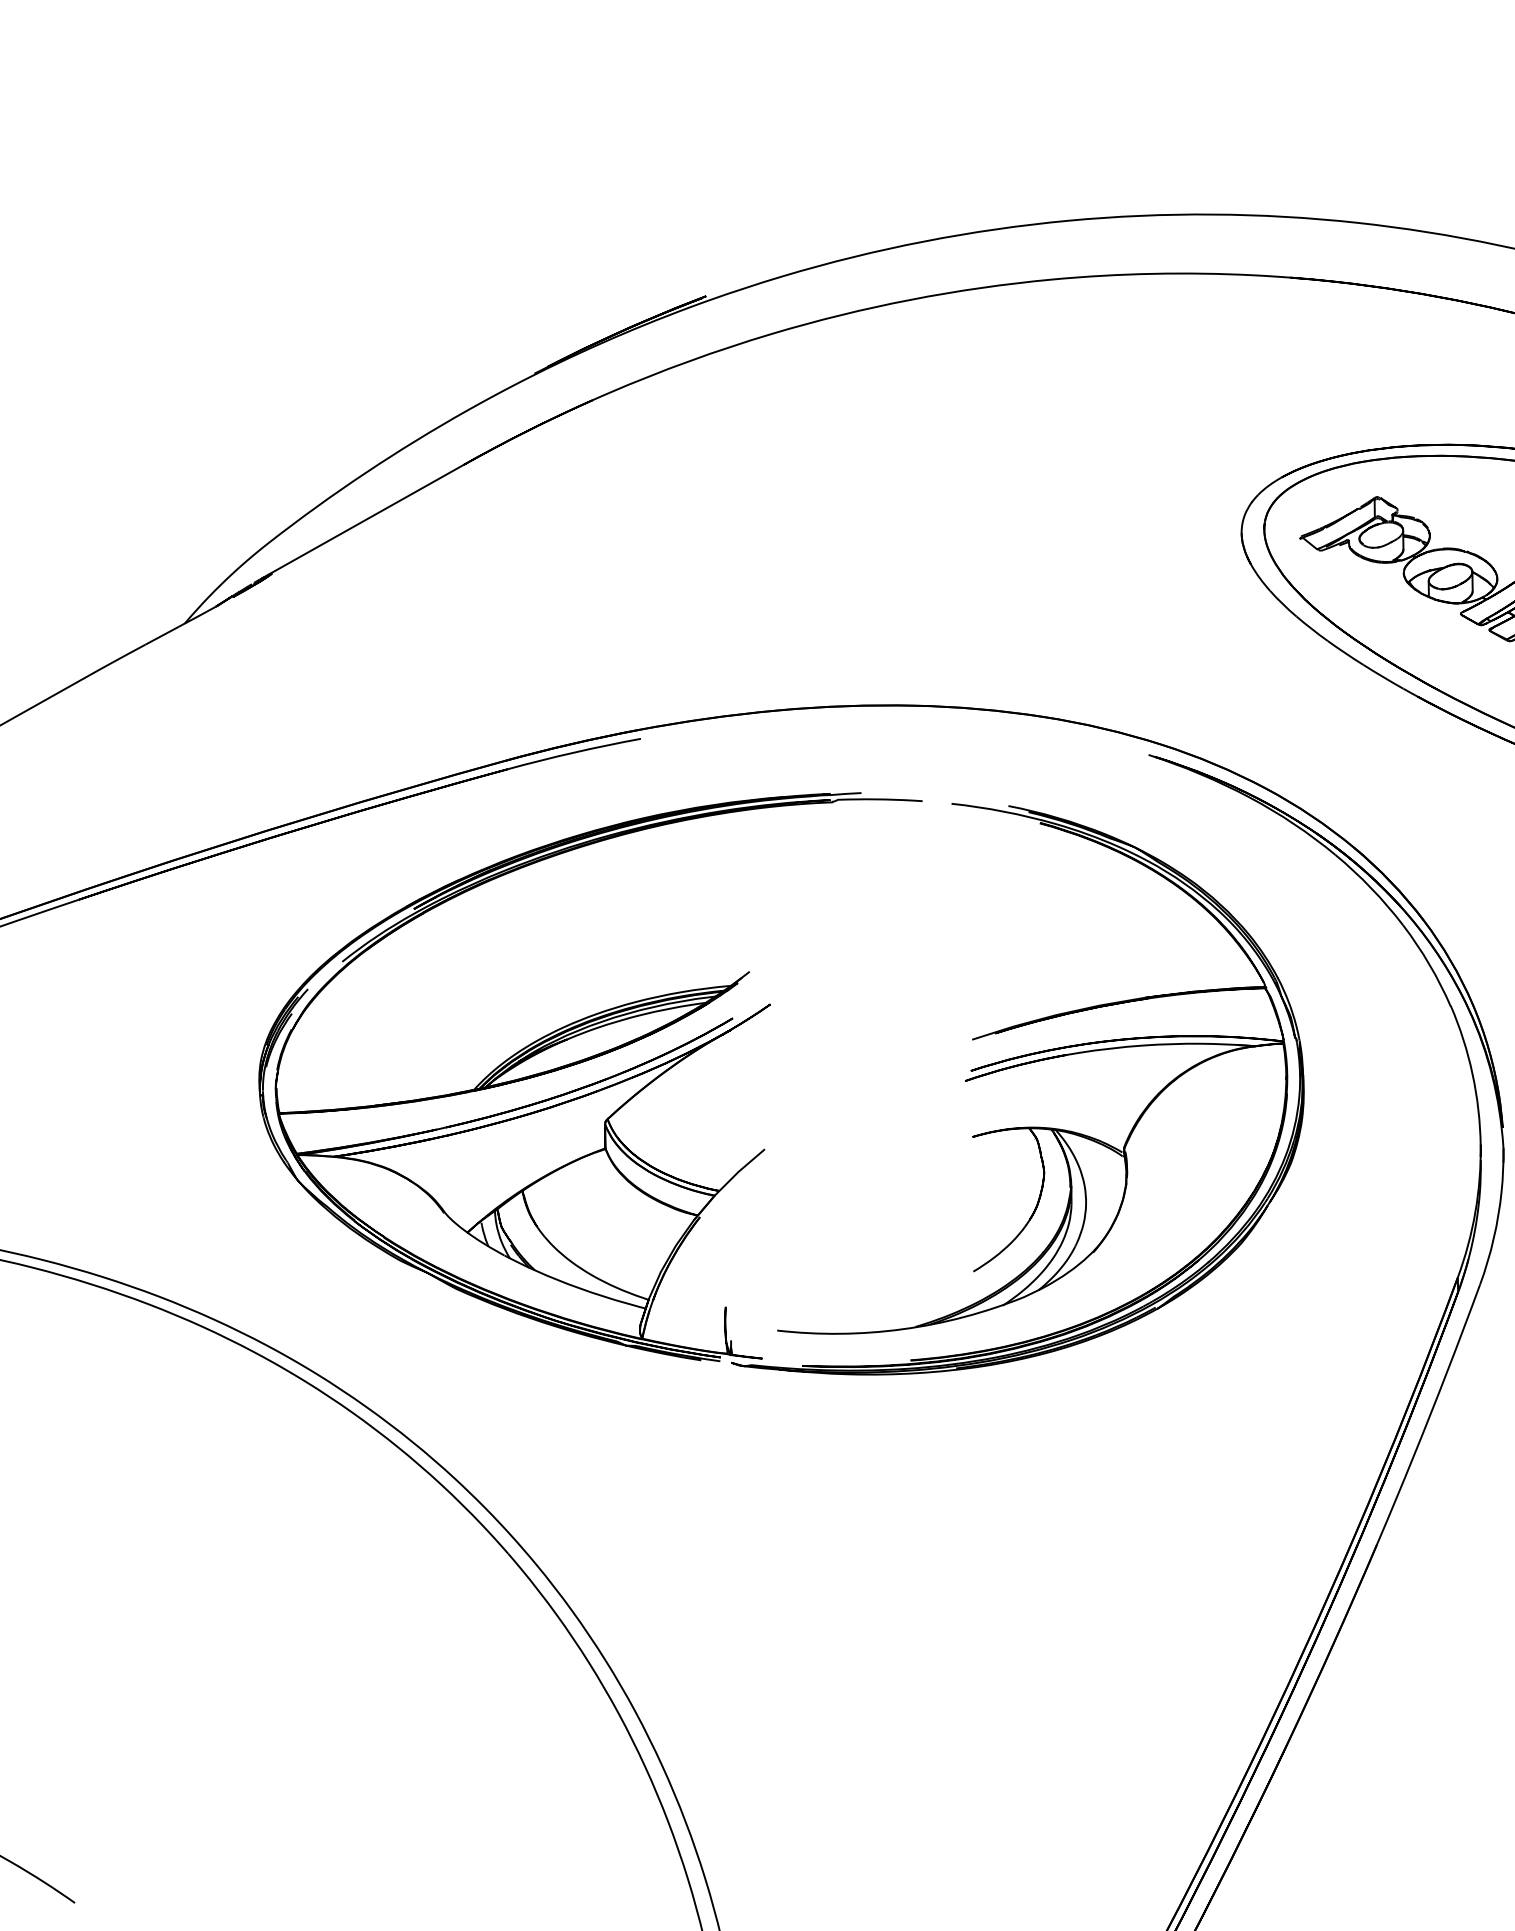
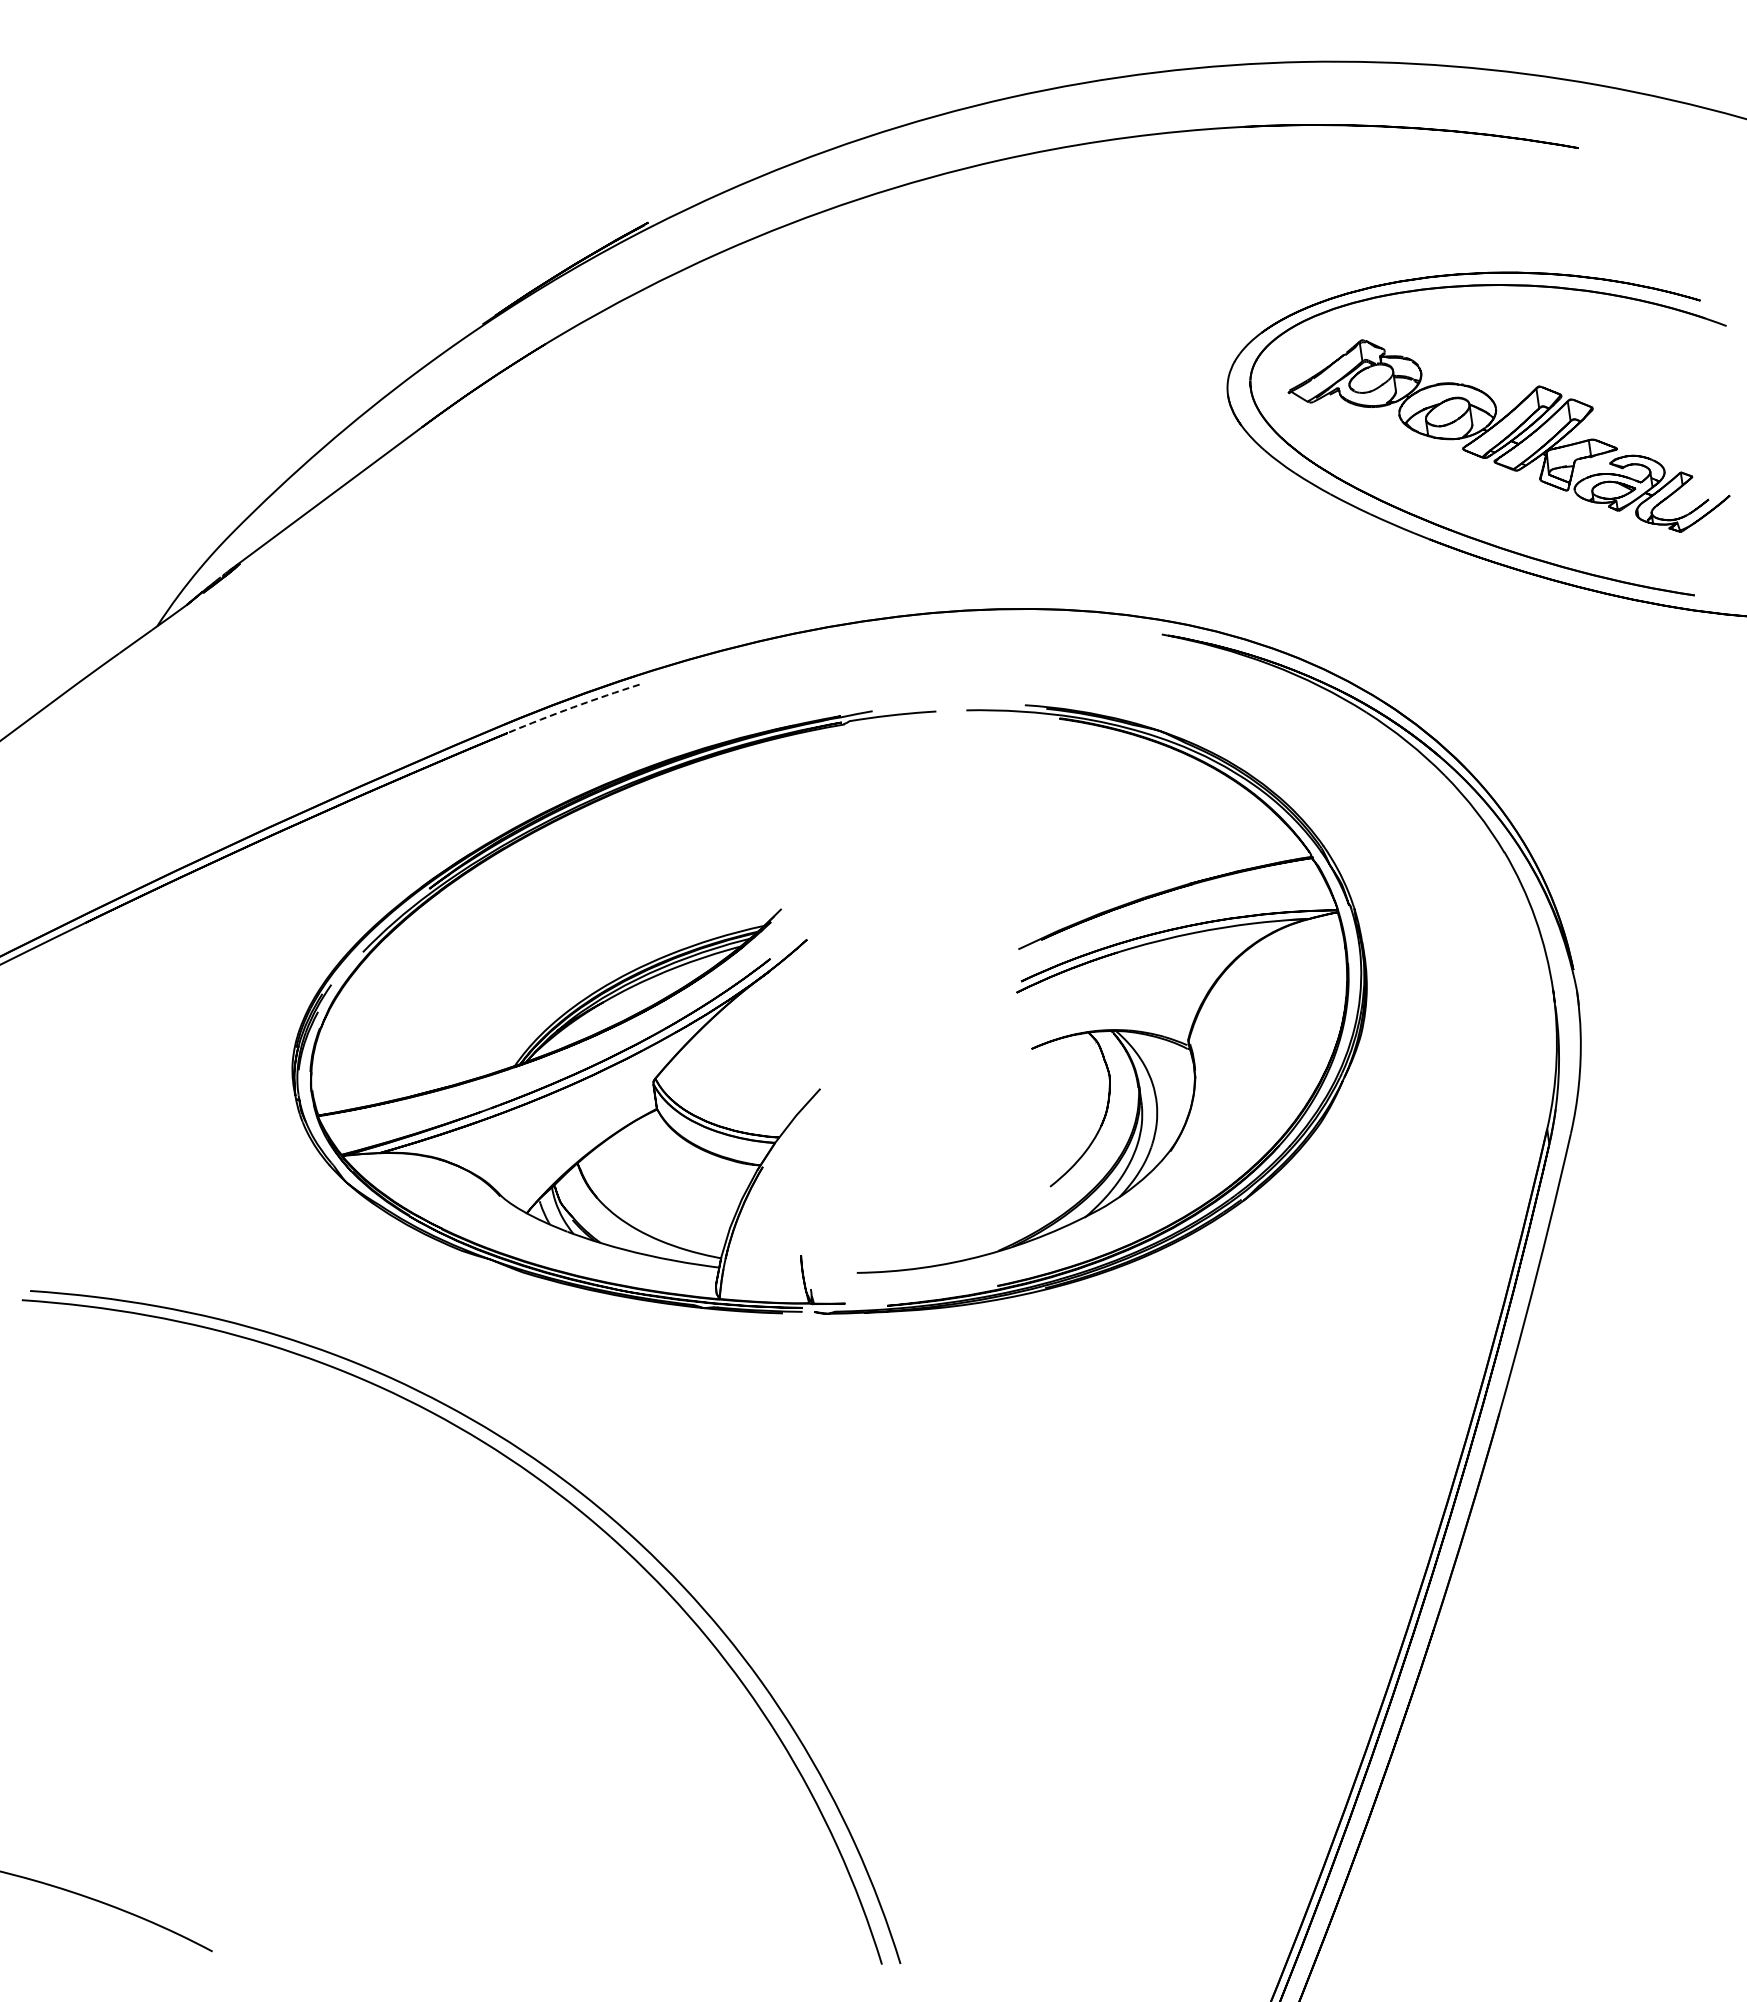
arc: (574, 752) -> (573, 707), solid -> dashed

